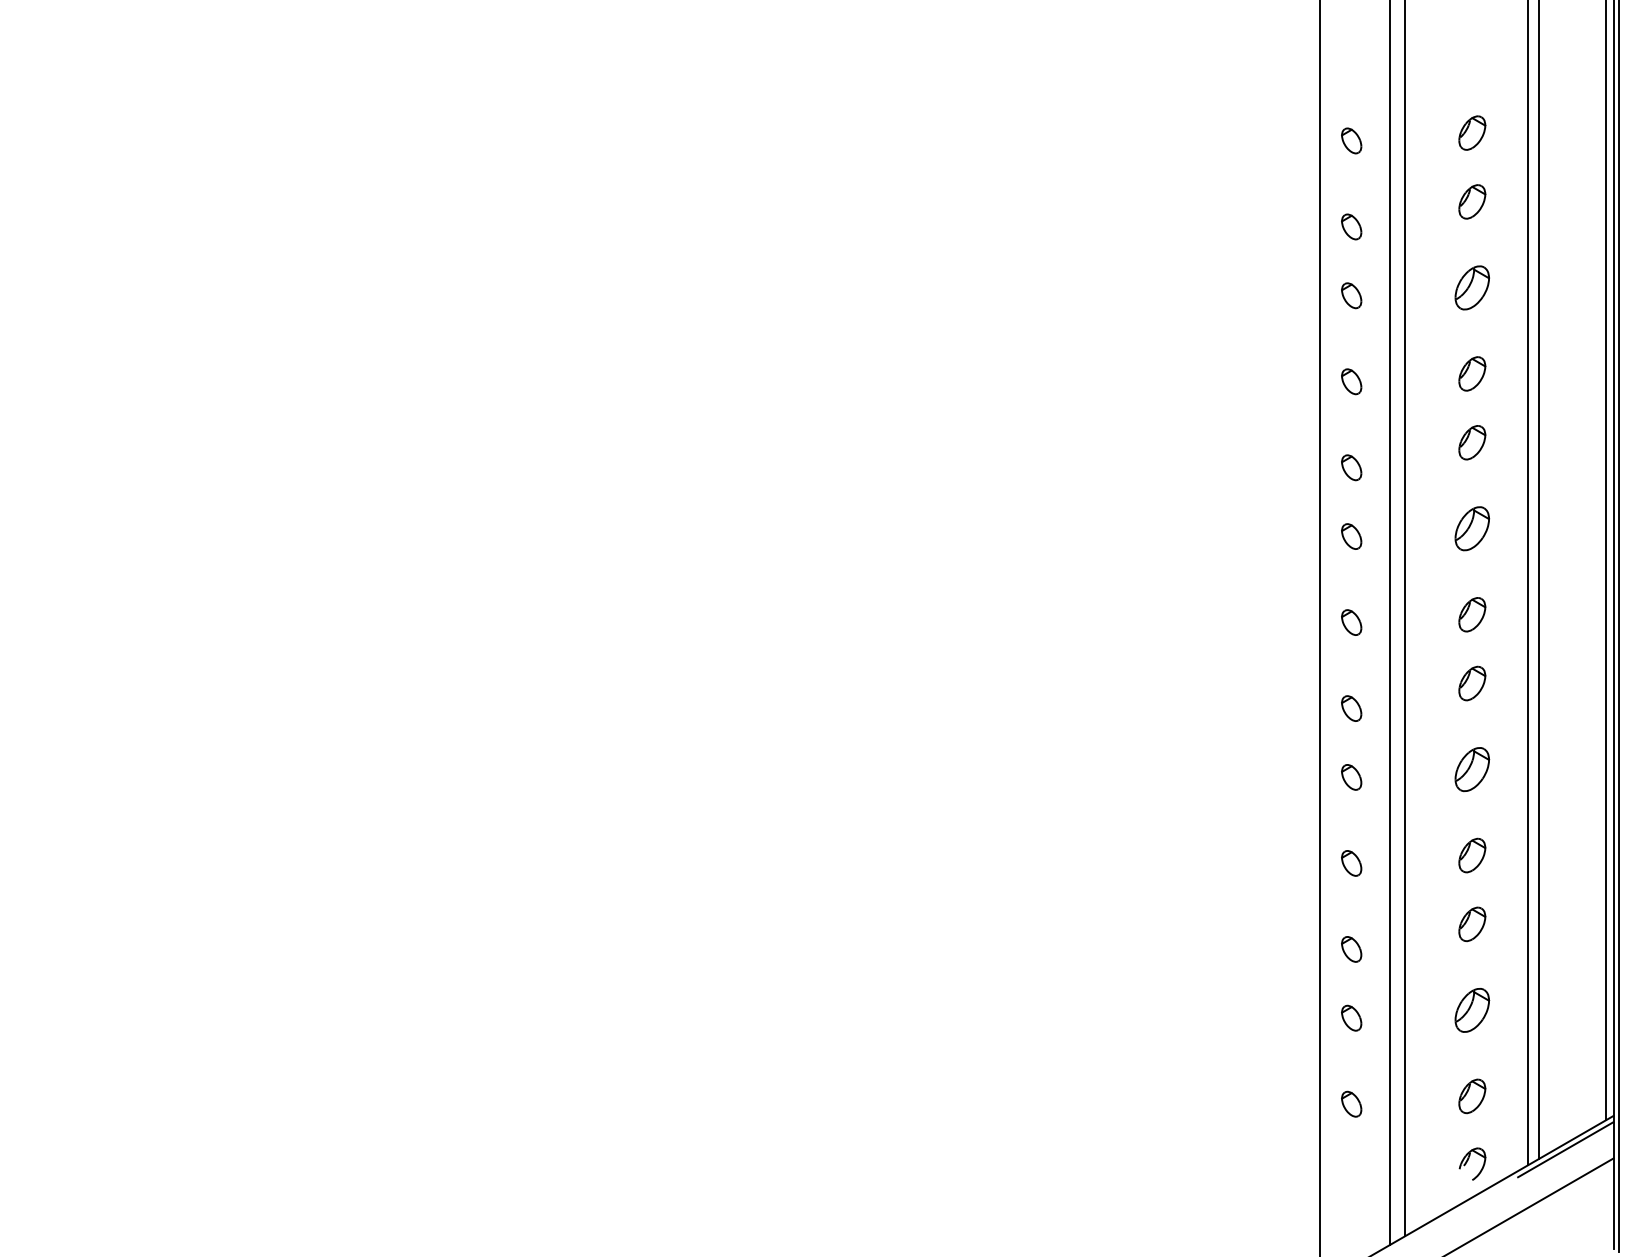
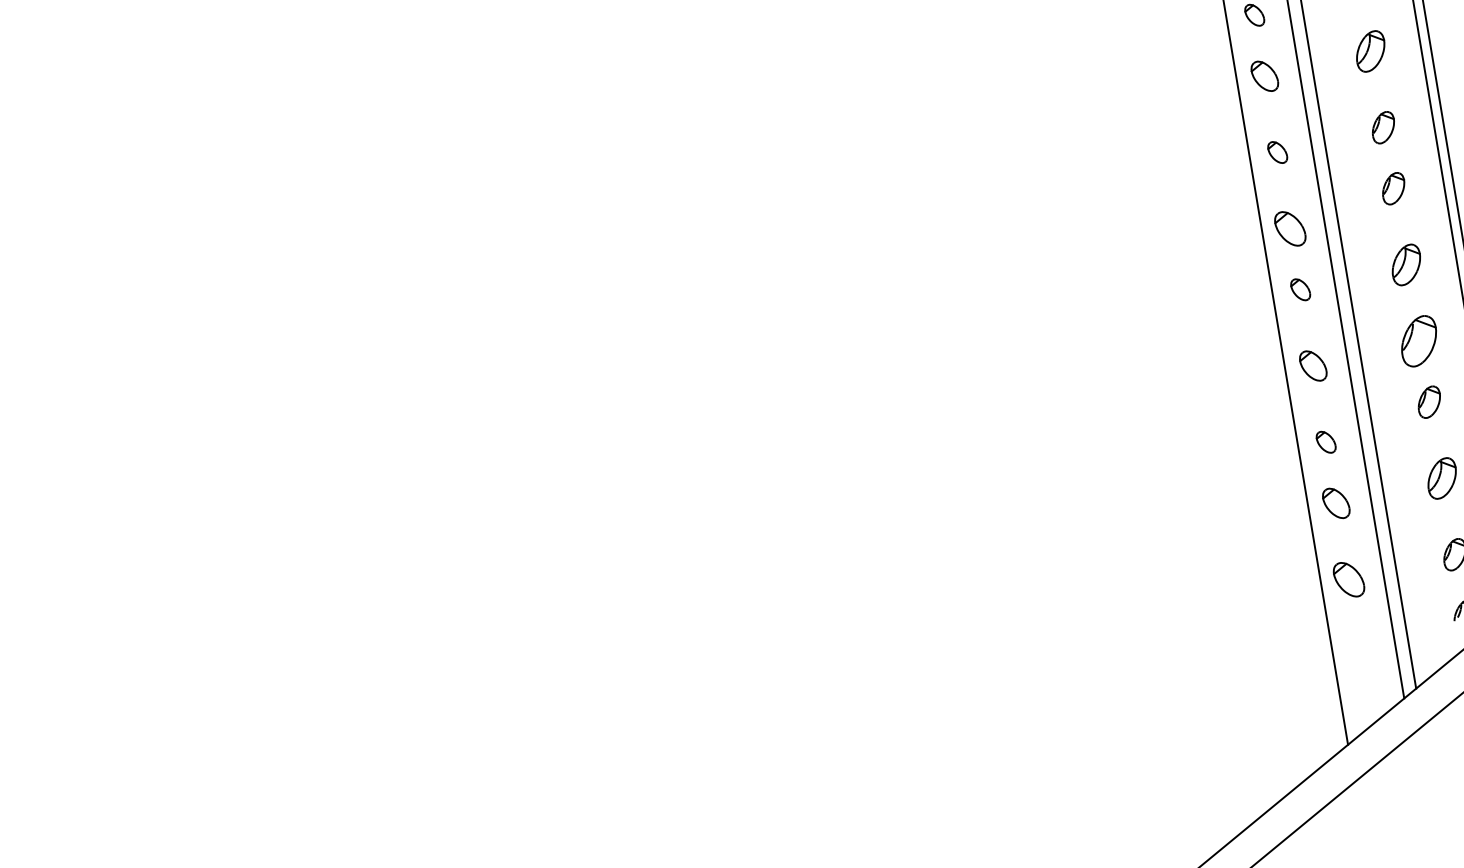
part: (1351, 536) -> (1264, 76), size x1.4
part: (1351, 708) -> (1290, 228), size x1.6
part: (1472, 855) -> (1419, 341), size x1.6
part: (1351, 863) -> (1313, 366), size x1.4
part: (1351, 1017) -> (1336, 502), size x1.4
part: (1351, 1103) -> (1348, 578), size x1.6

